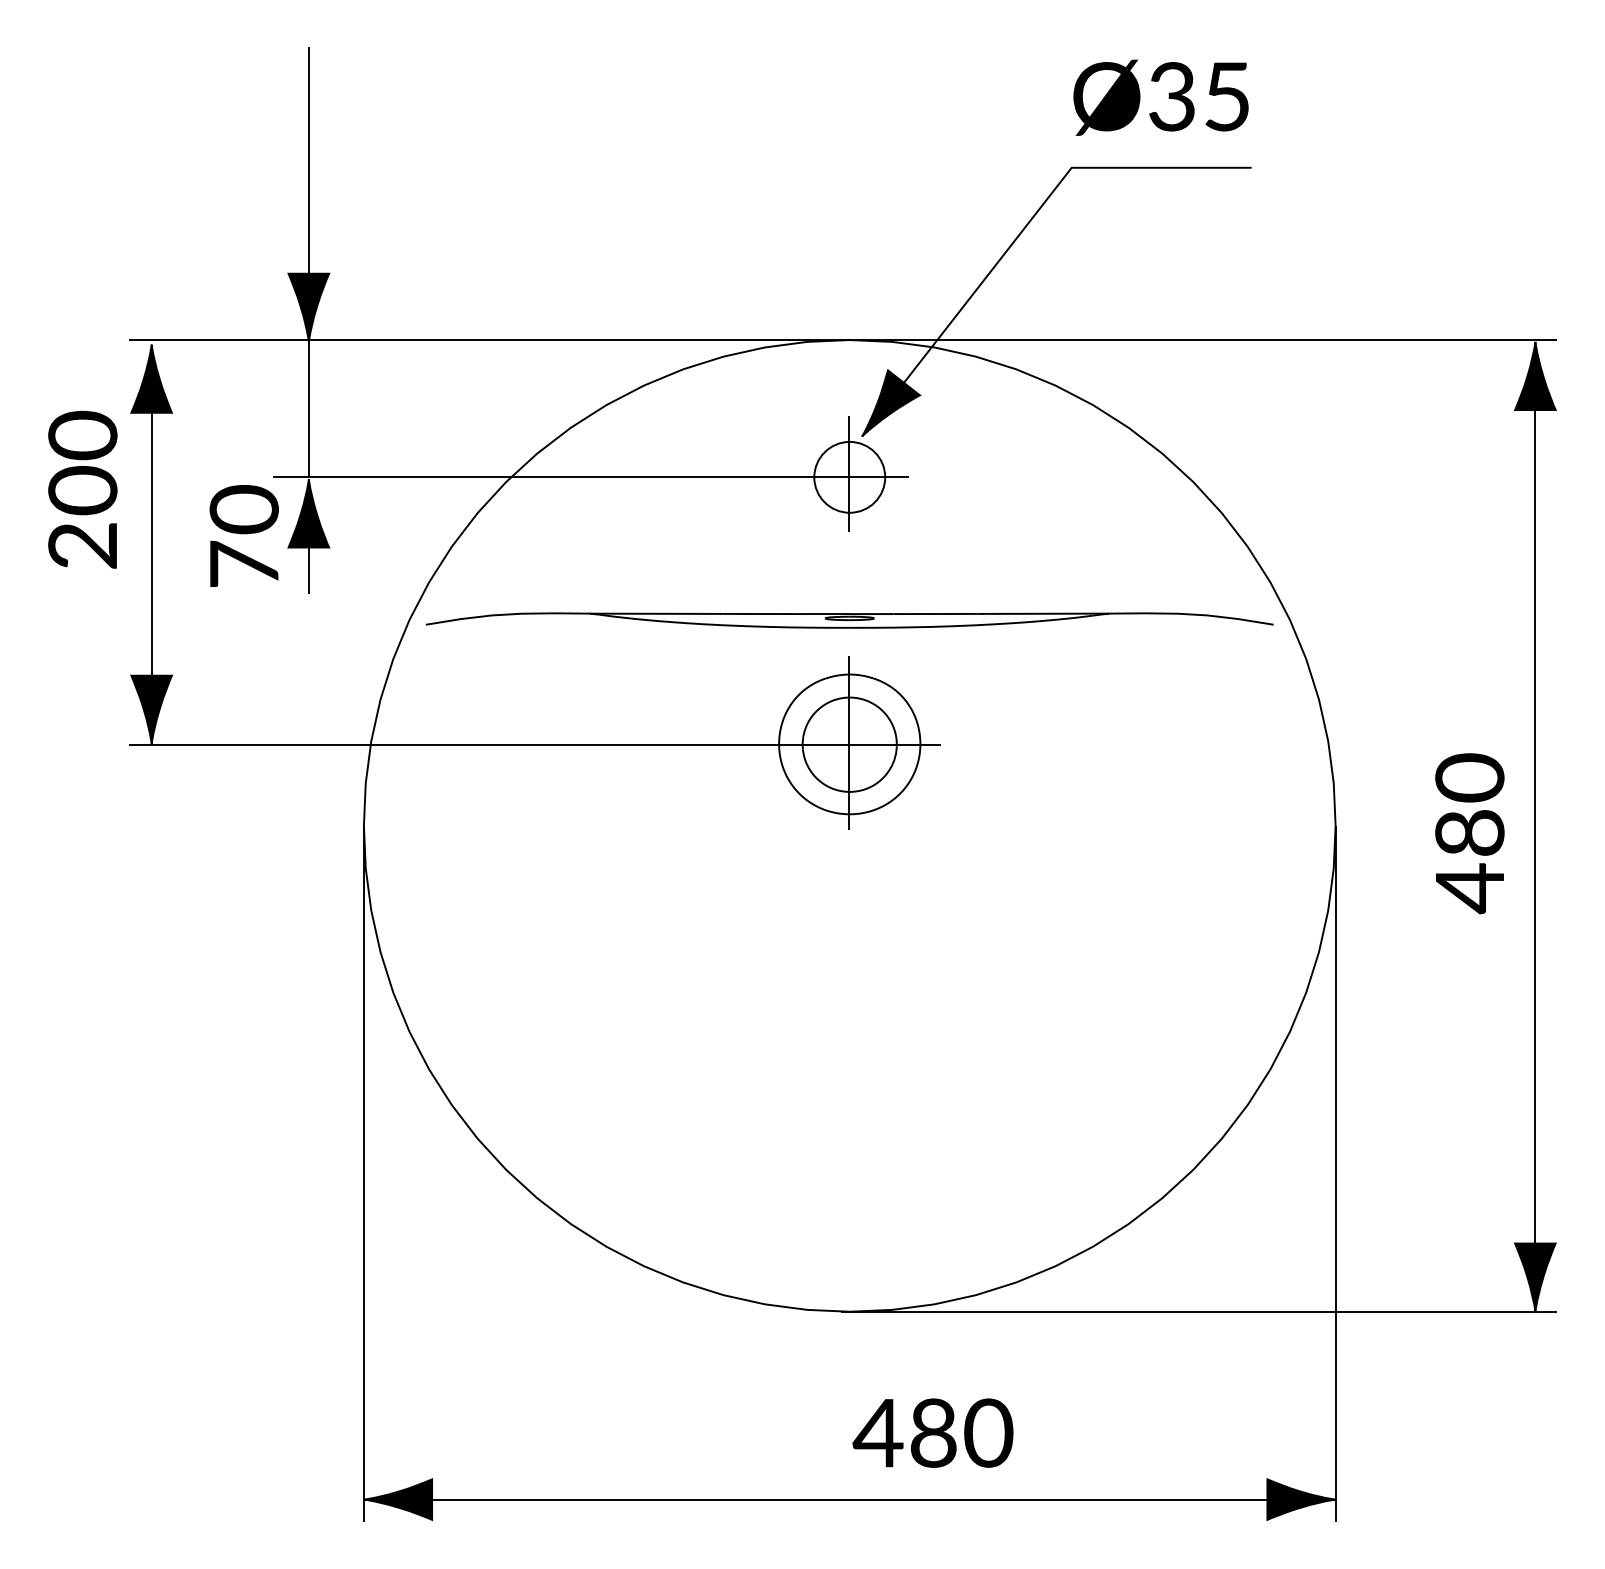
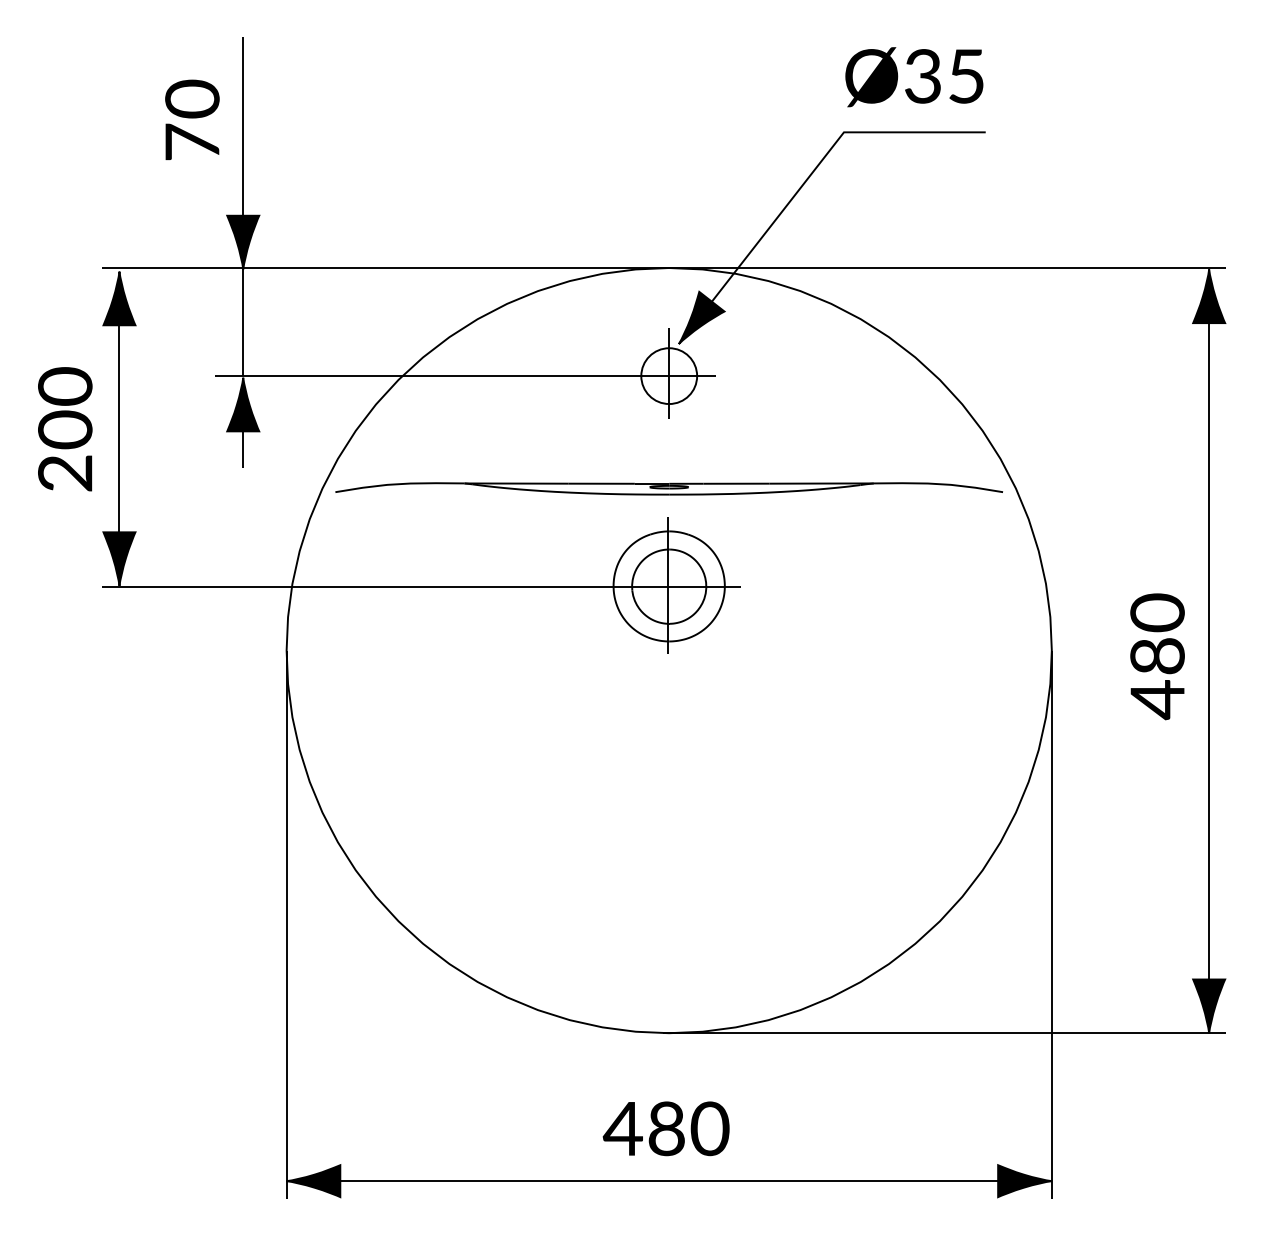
text: (82, 489) -> (65, 429), moved
text: (243, 535) -> (191, 119), moved
text: (932, 1432) -> (665, 1128), moved

